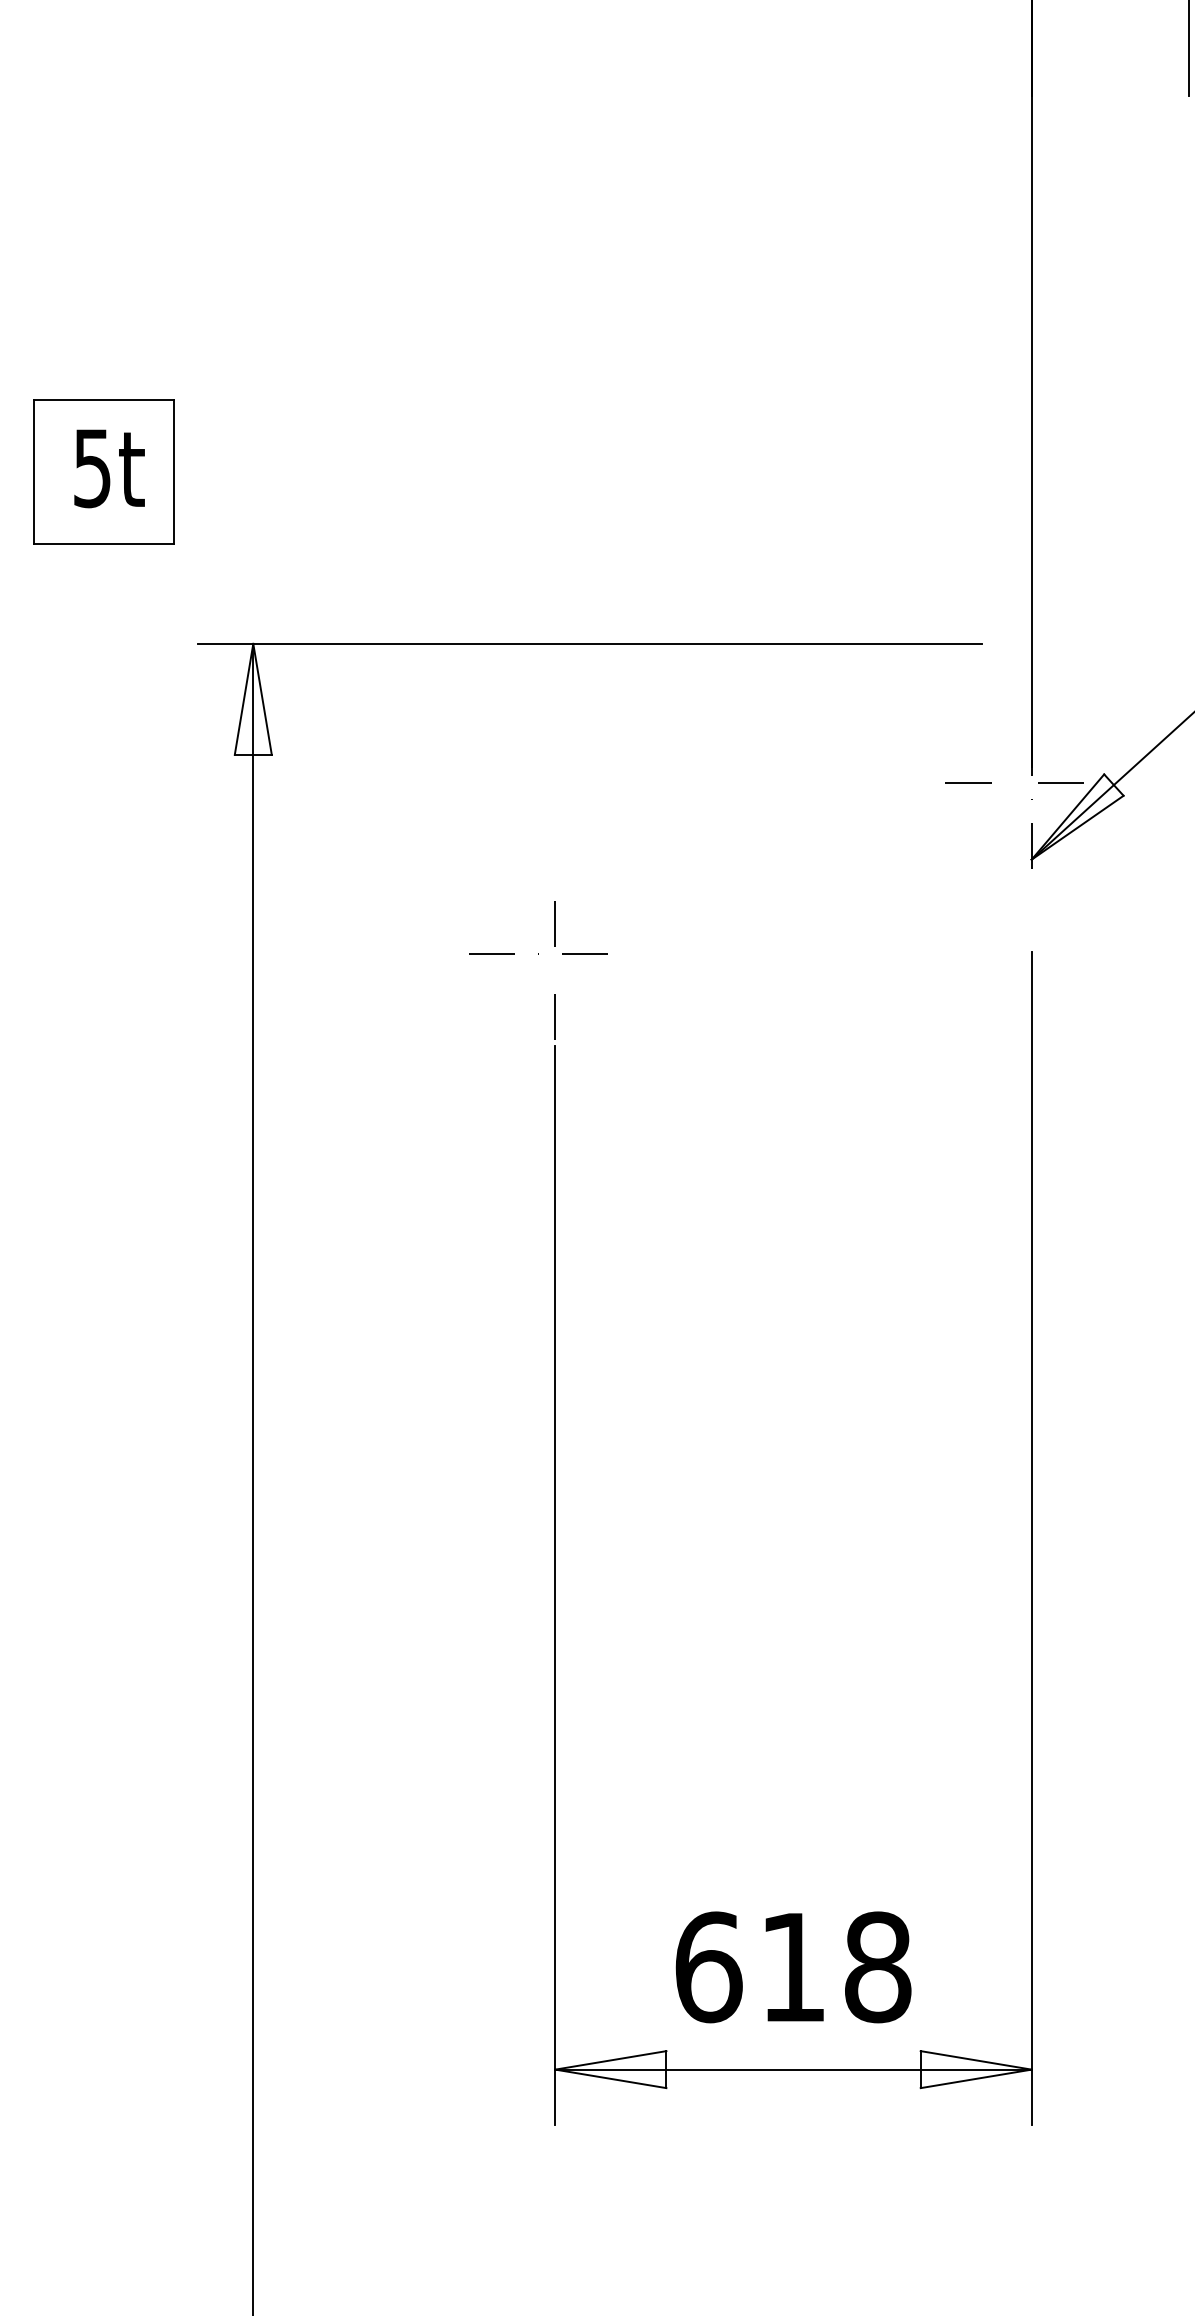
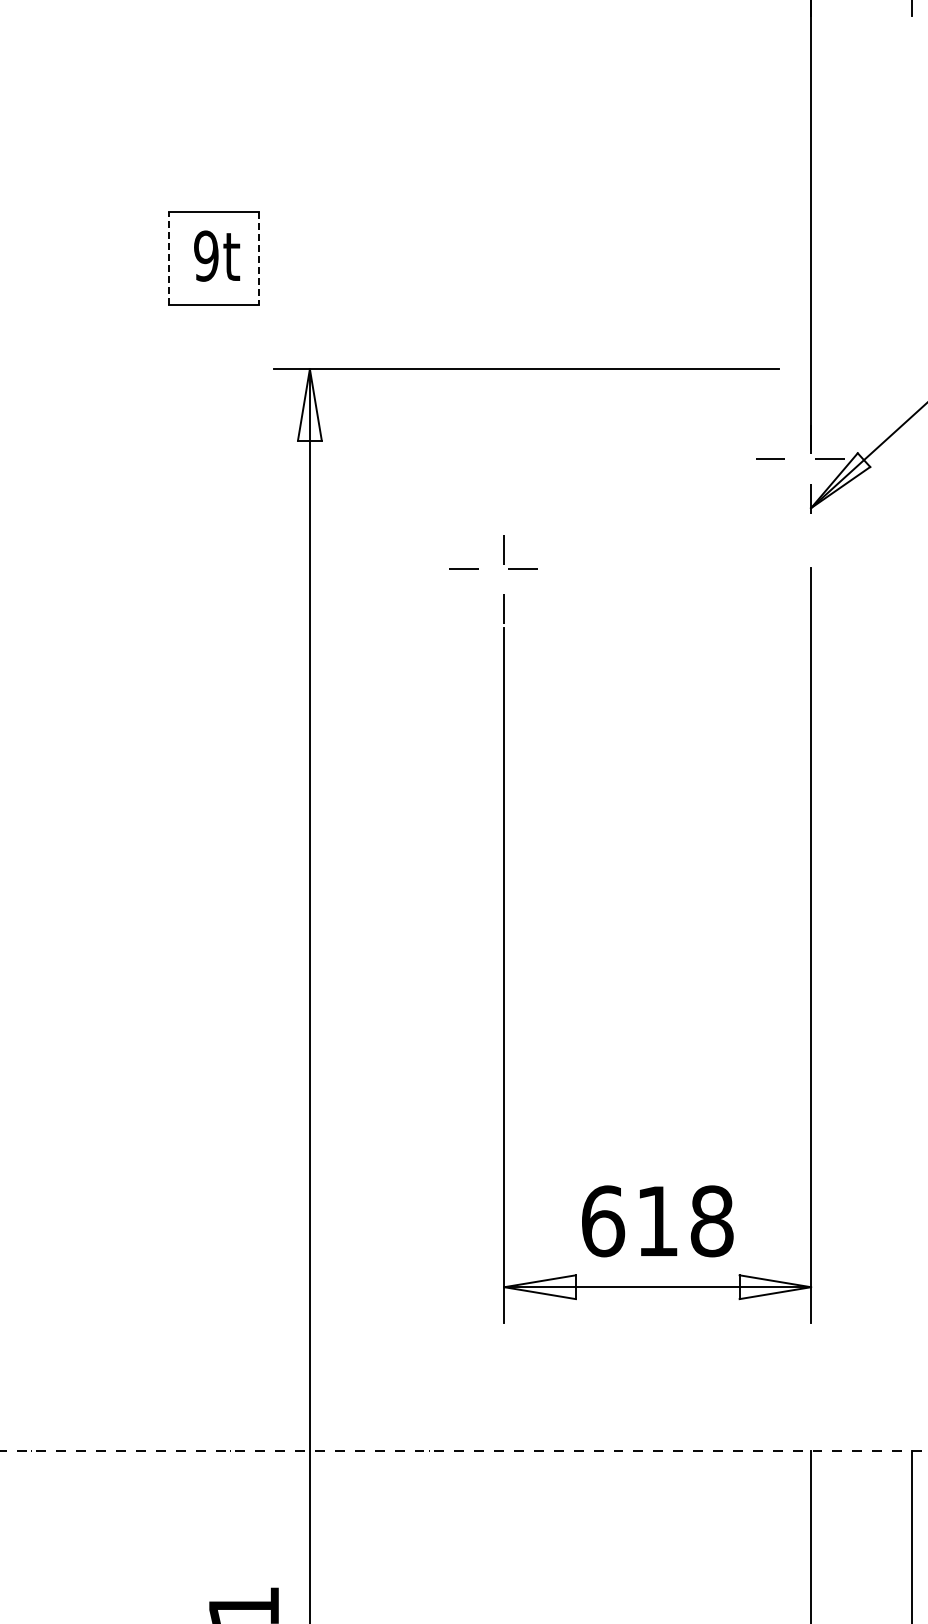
text: (92, 467) -> (206, 255), 5t -> 9t
line: (33, 471) -> (168, 258), solid -> dashed
line: (173, 471) -> (258, 258), solid -> dashed

